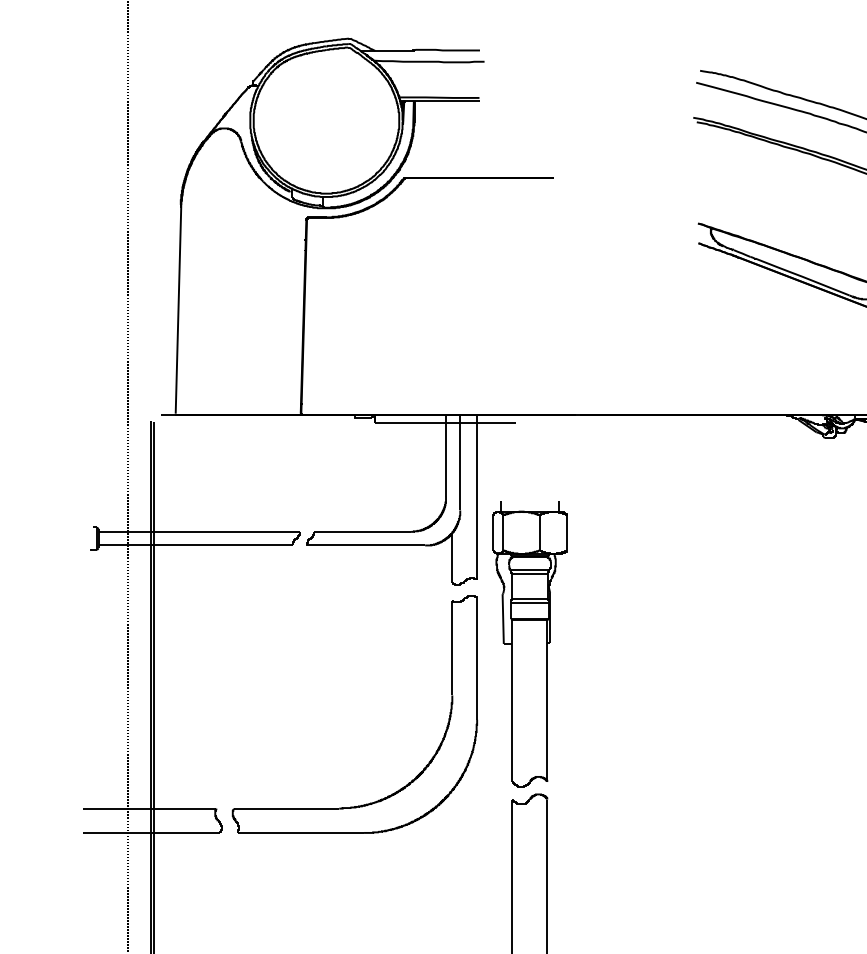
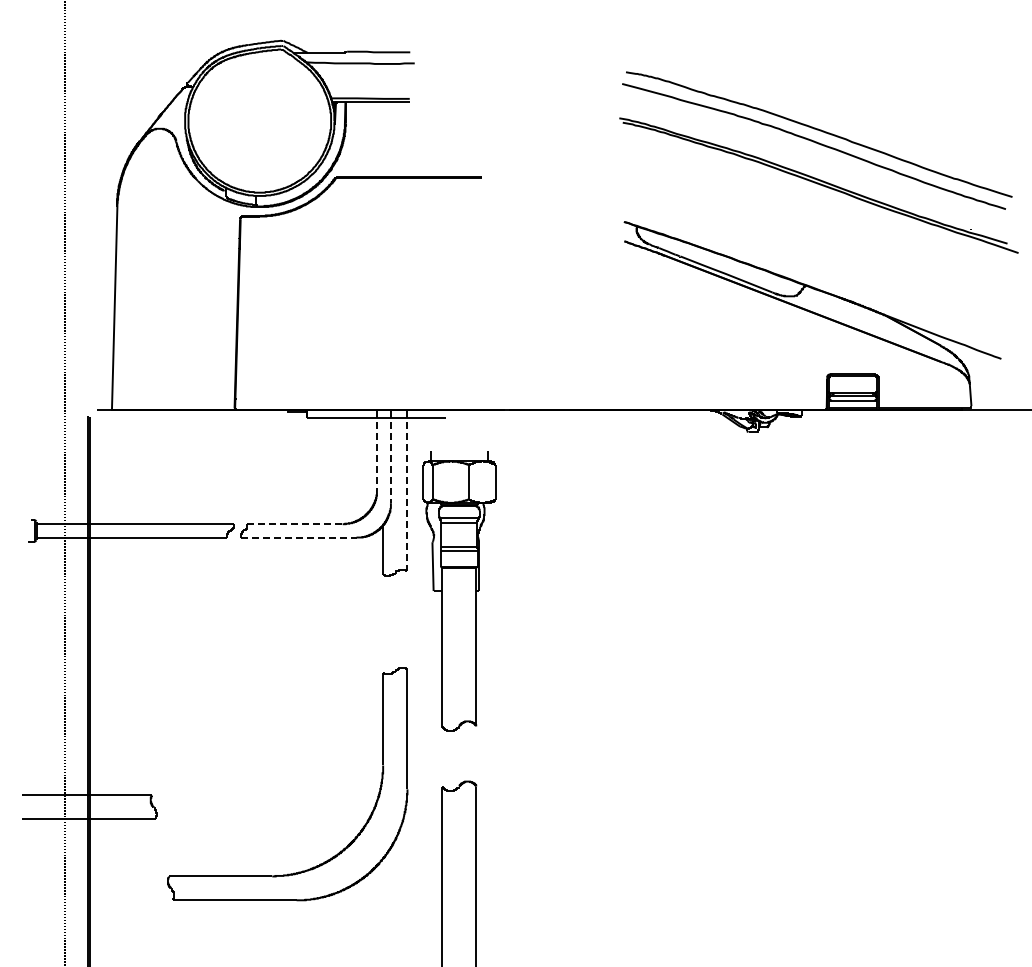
line: (445, 456) -> (376, 450), solid -> dashed
line: (459, 463) -> (390, 457), solid -> dashed
line: (477, 498) -> (407, 491), solid -> dashed
line: (361, 532) -> (294, 524), solid -> dashed
line: (365, 545) -> (298, 537), solid -> dashed
part: (530, 644) -> (459, 591), moved
part: (408, 782) -> (340, 850), moved

